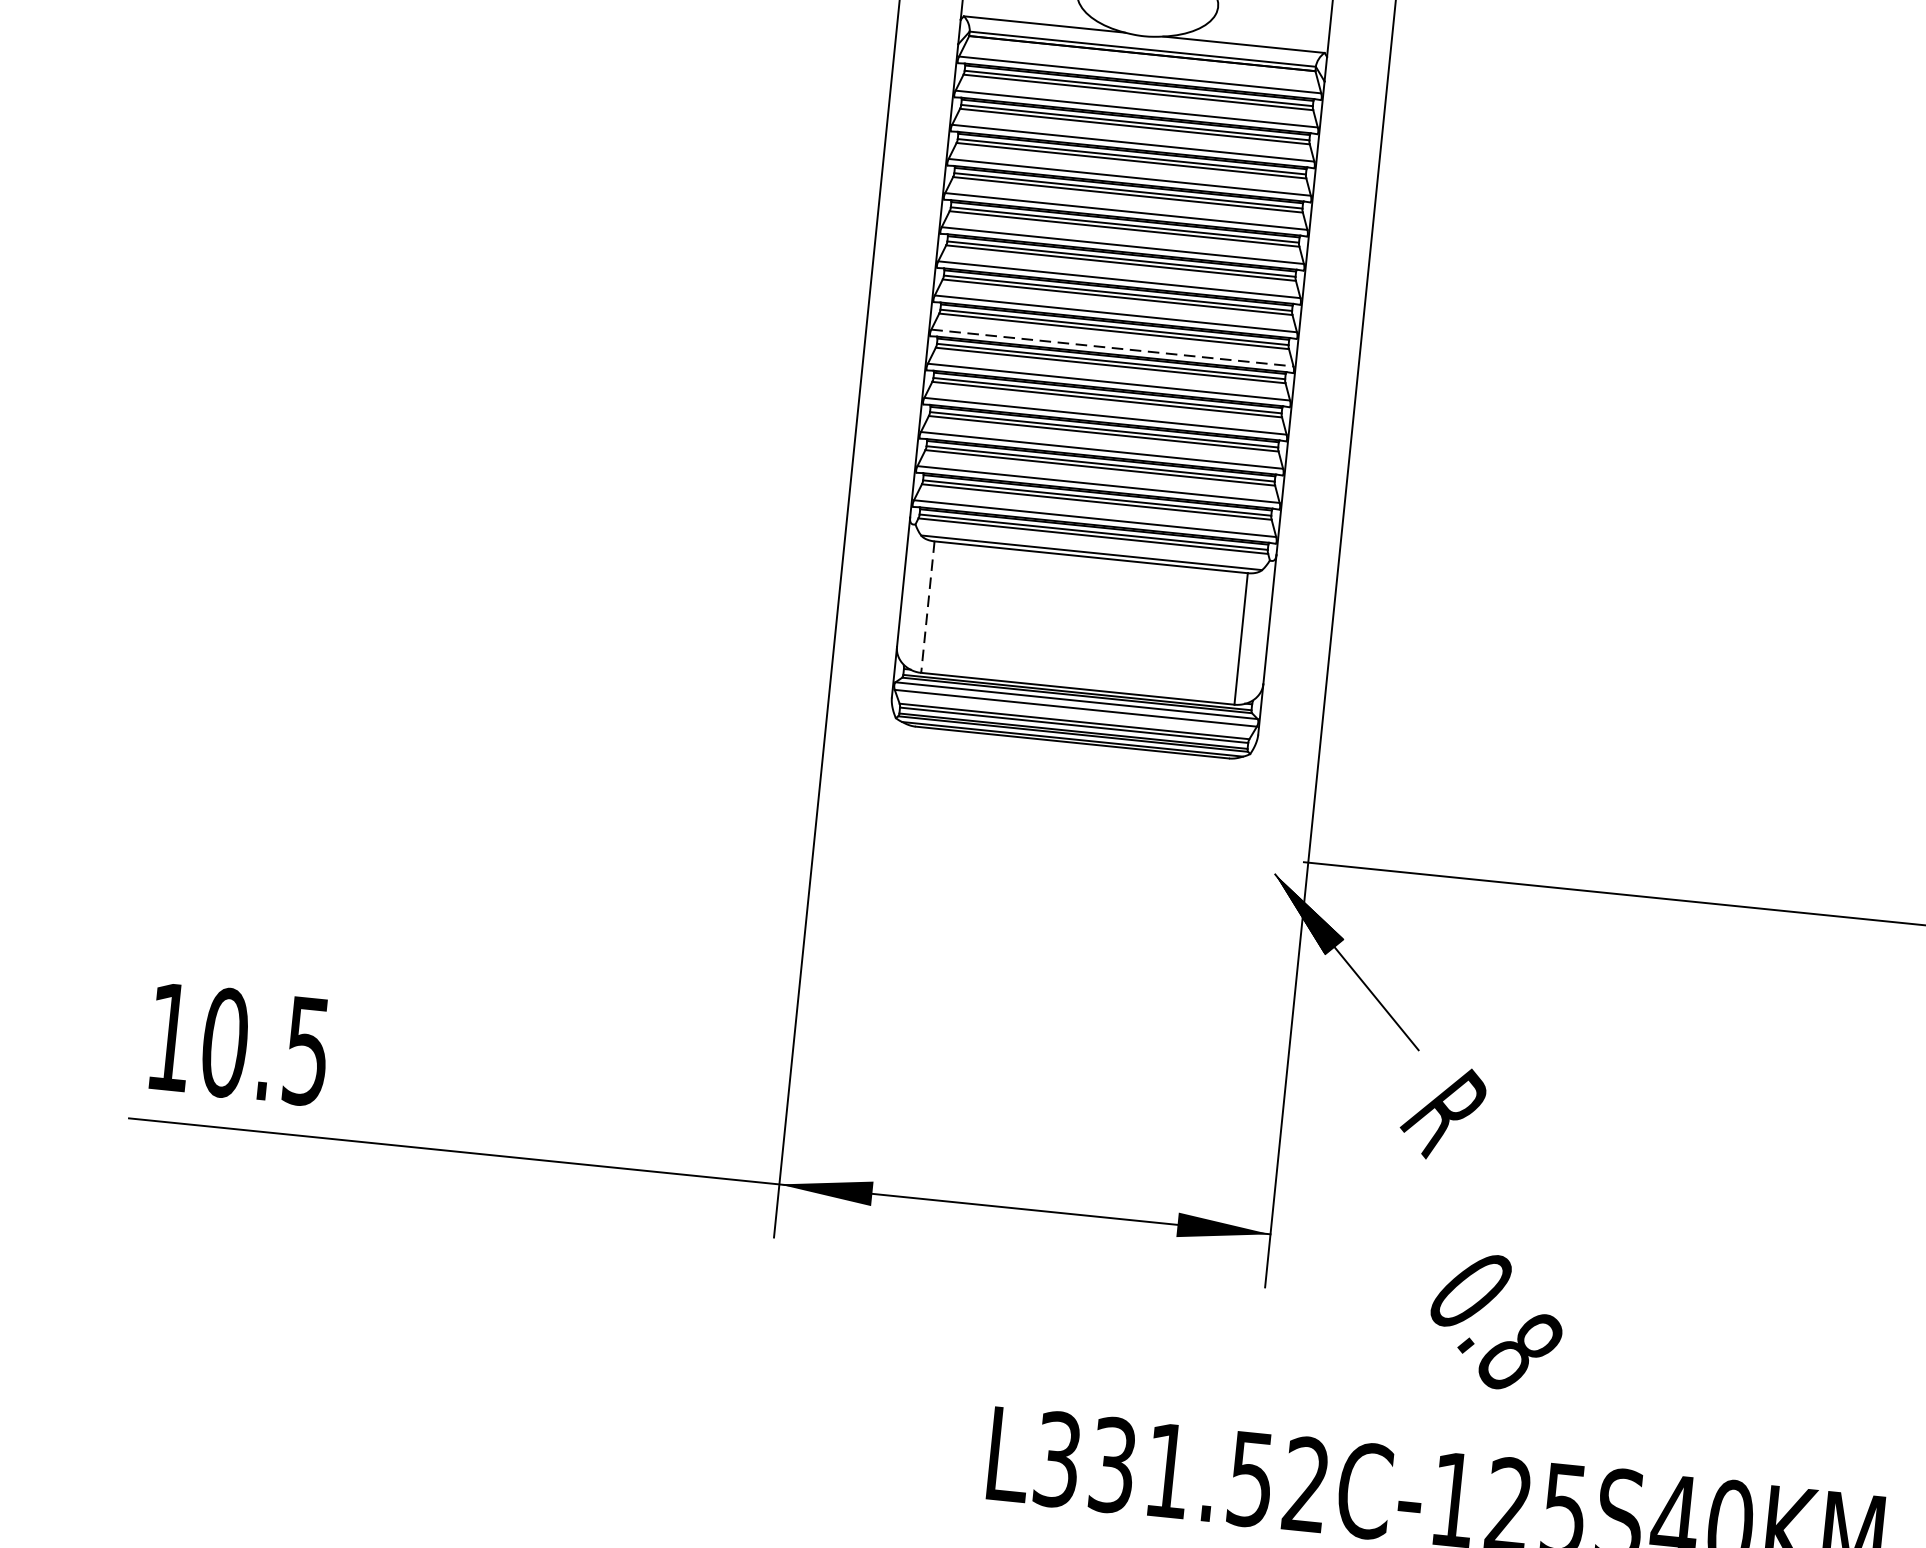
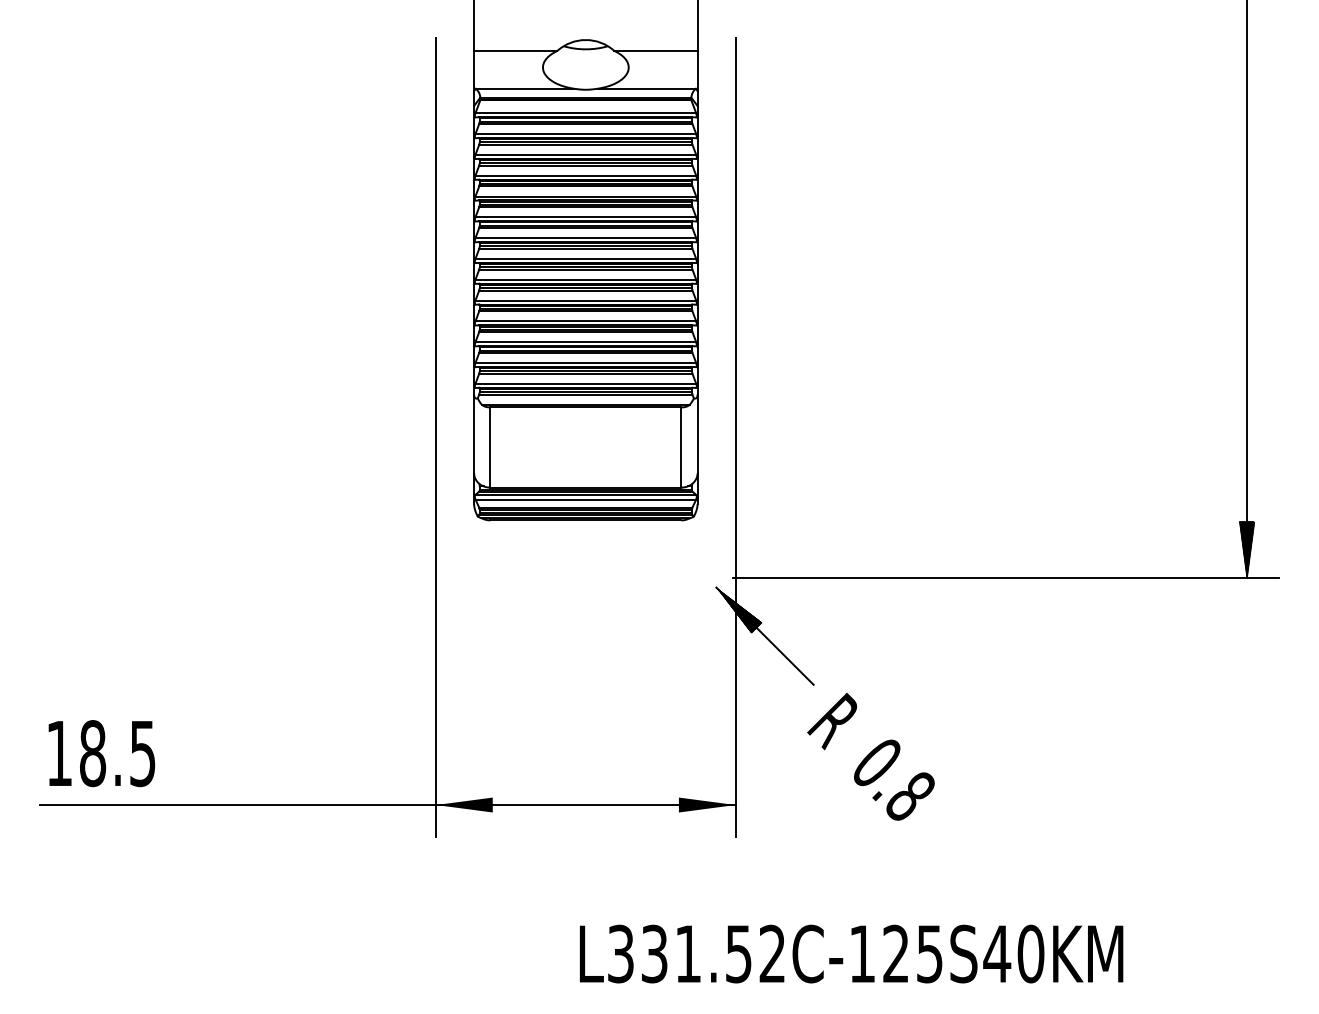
line: (1113, 347) -> (586, 279), dashed -> solid
line: (927, 608) -> (490, 448), dashed -> solid
text: (224, 1042) -> (92, 753), 10.5 -> 18.5
text: (1496, 1321) -> (894, 779), moved

